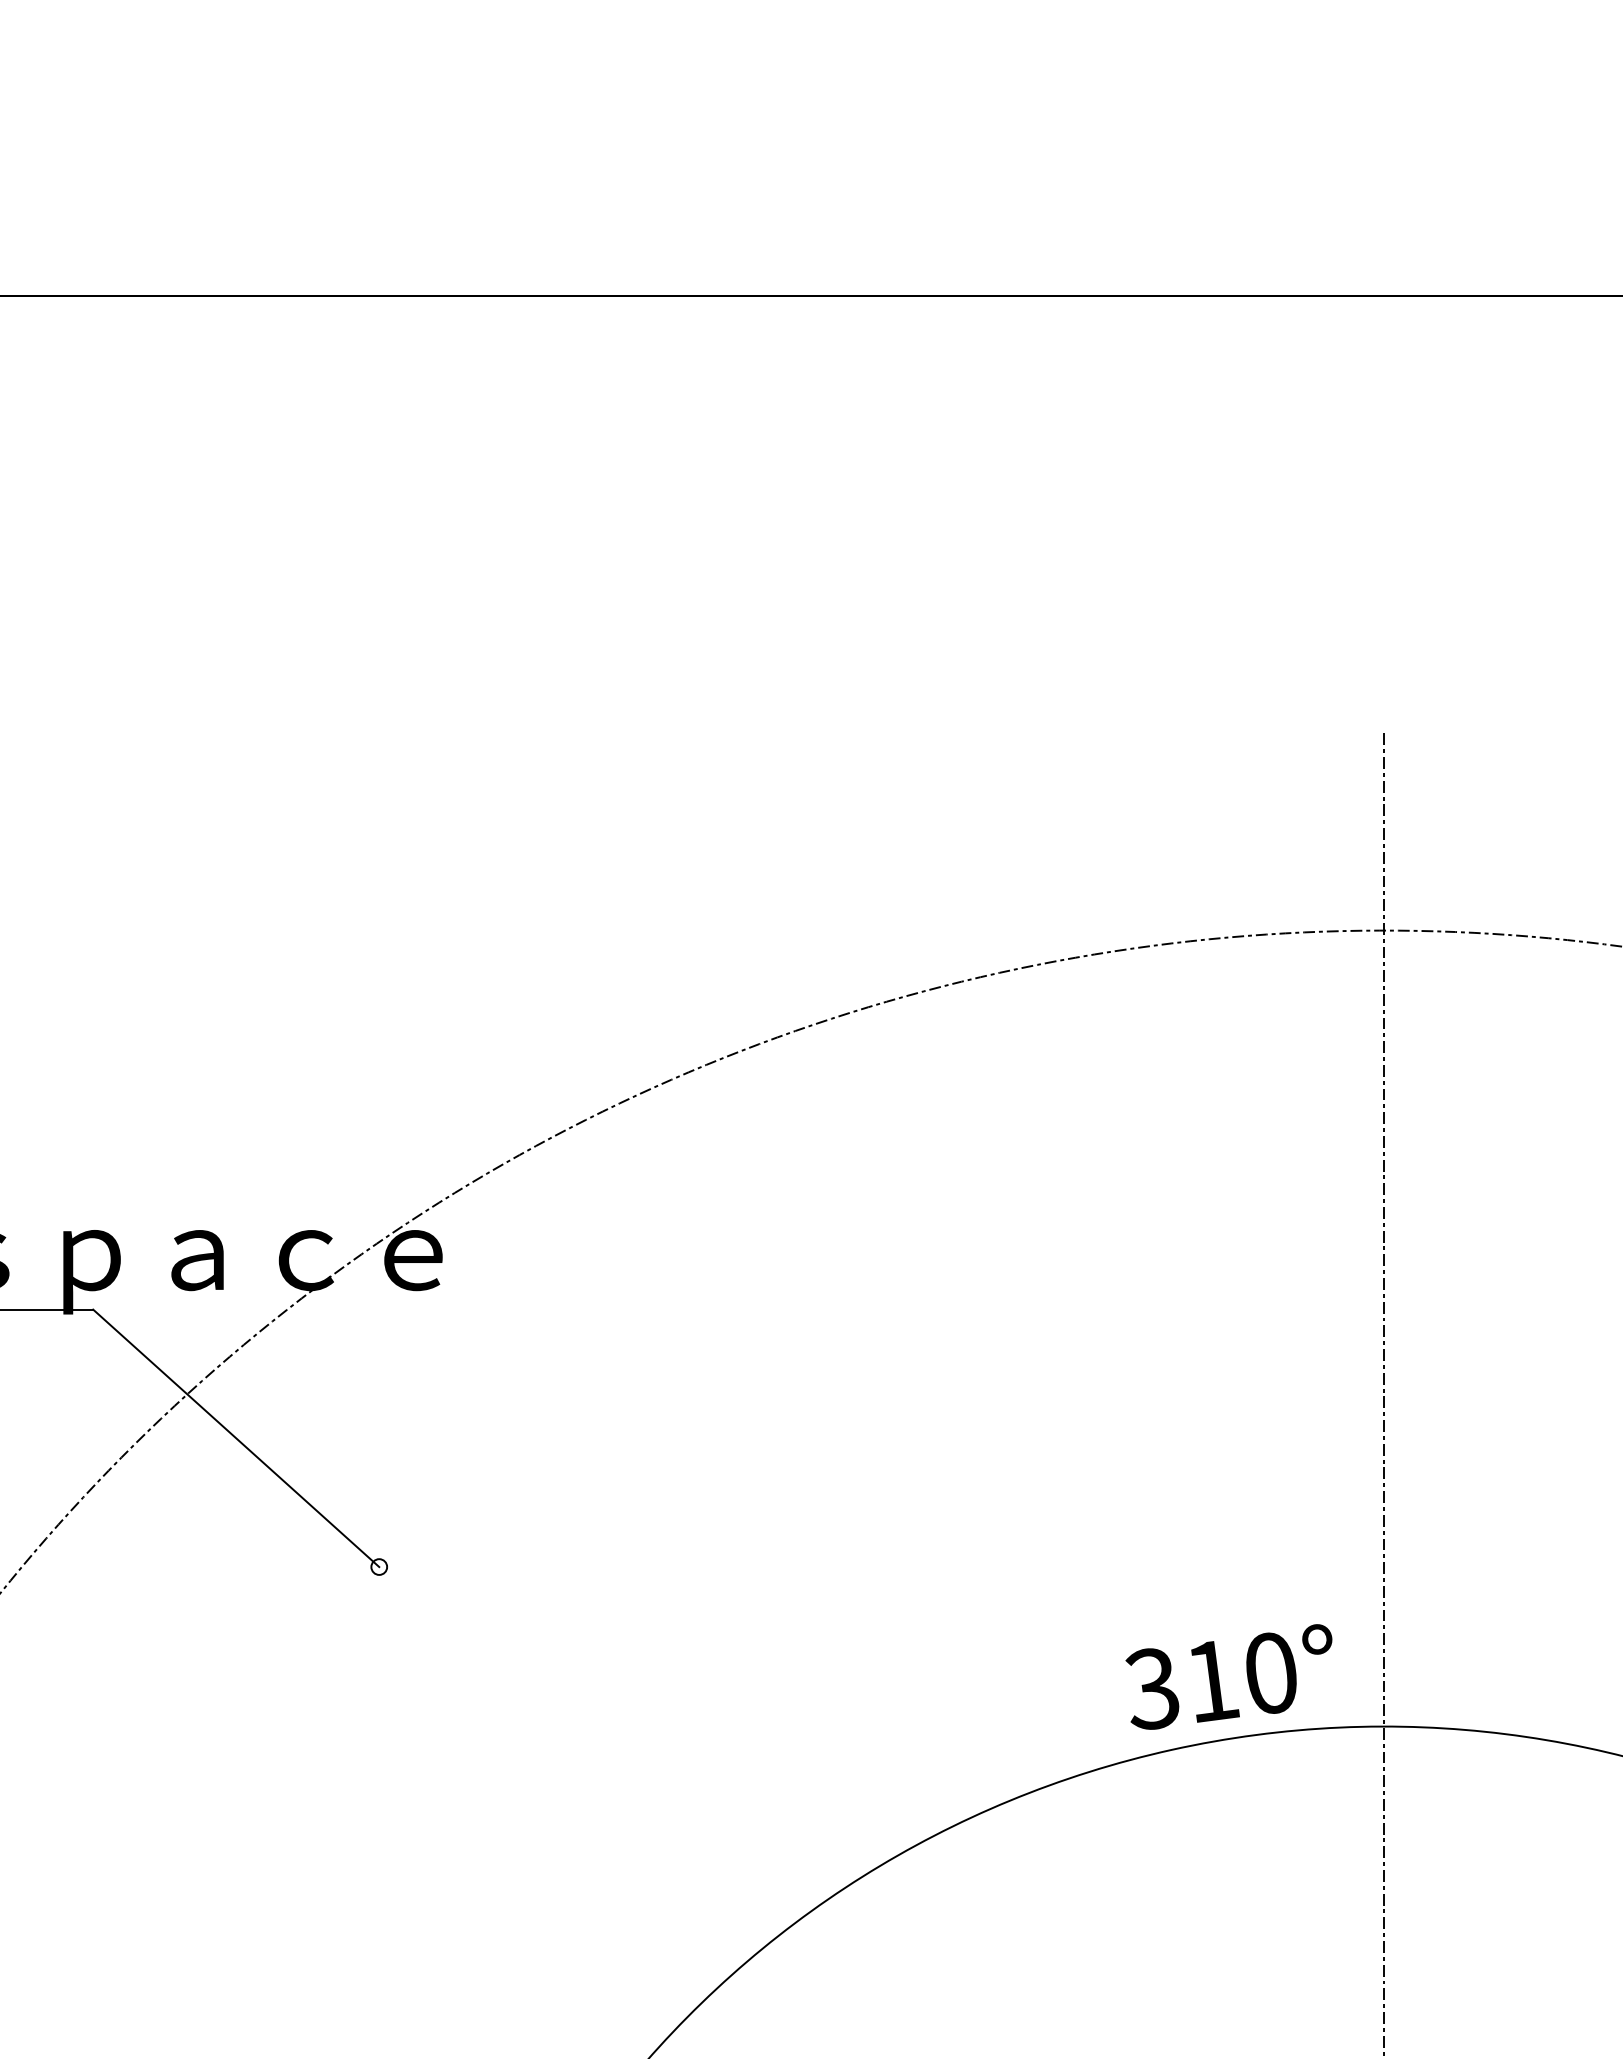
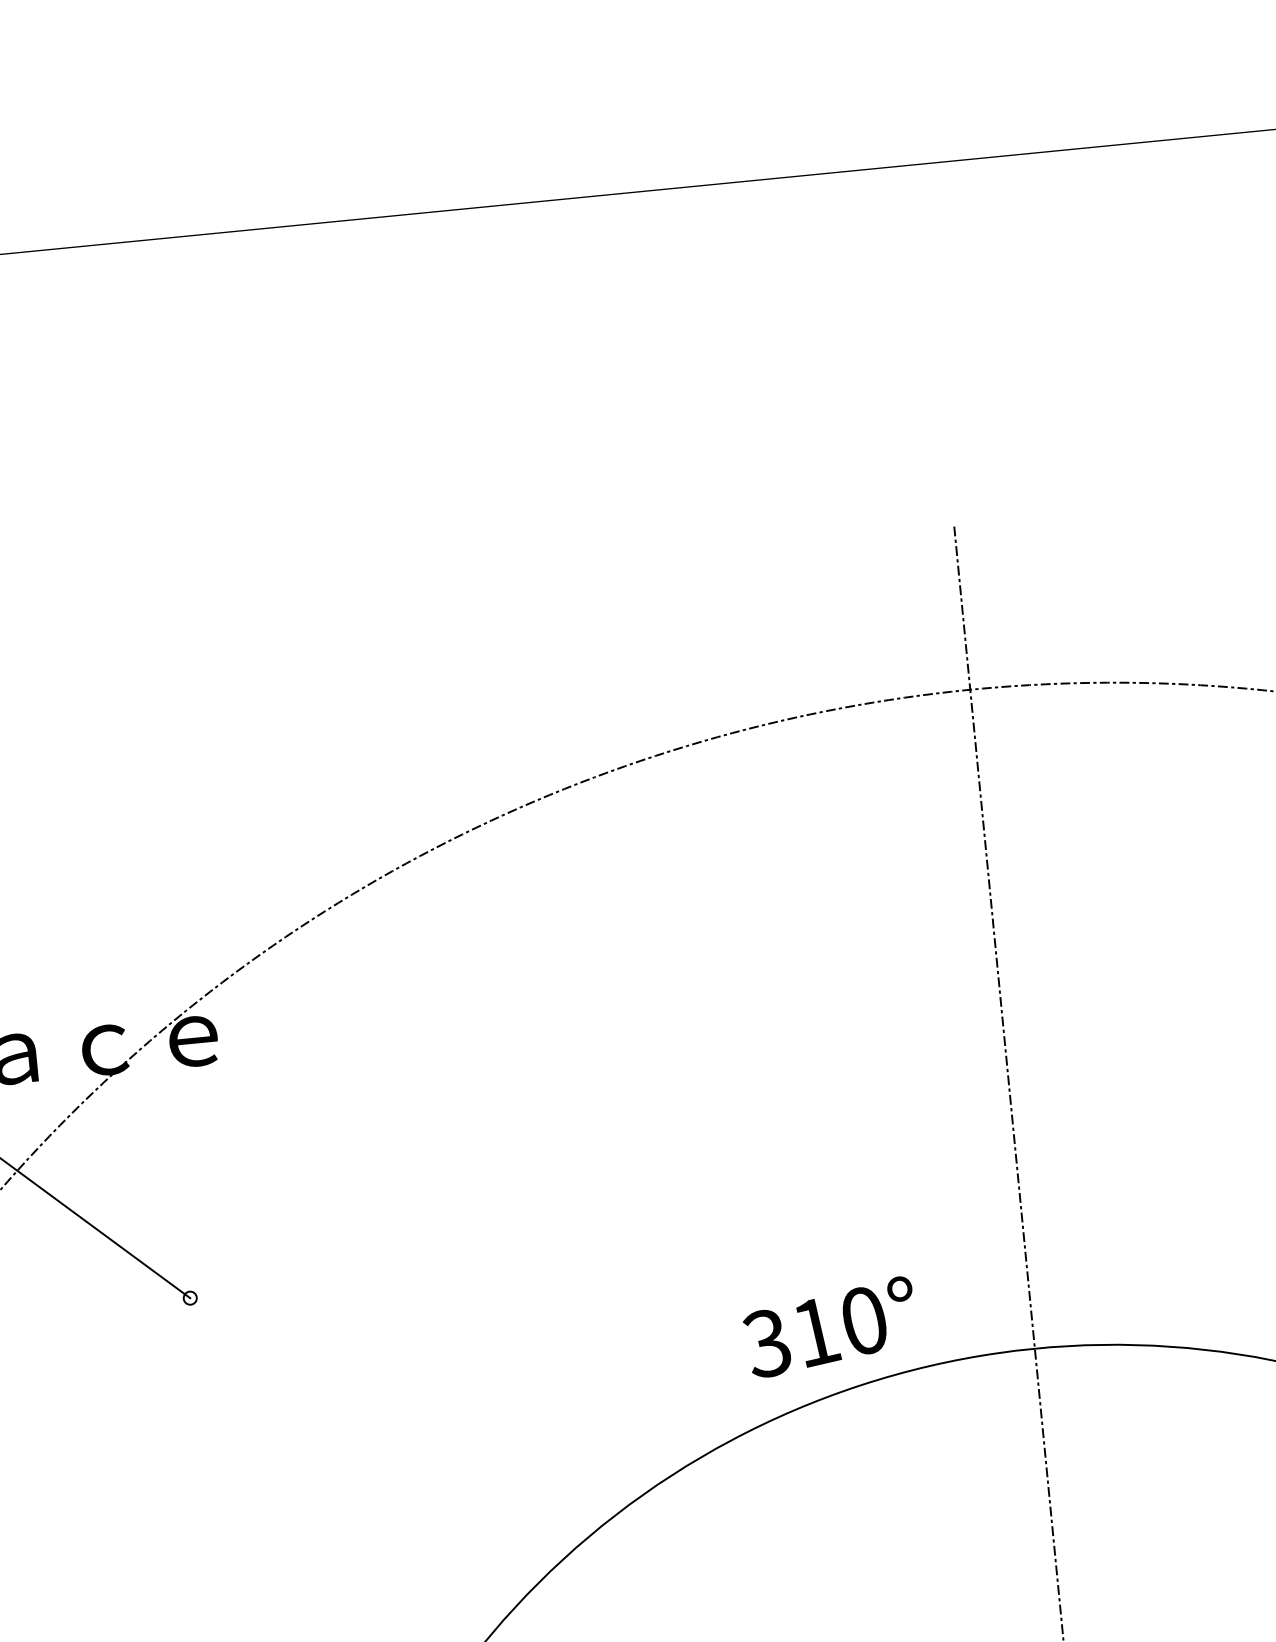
text: (1228, 1676) -> (829, 1326), moved

